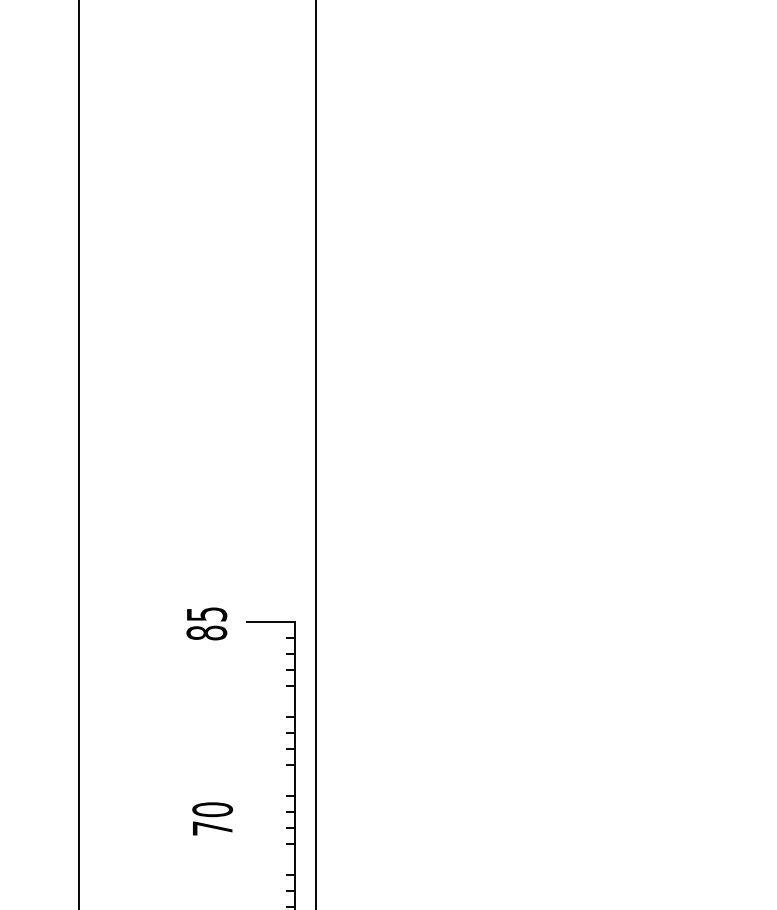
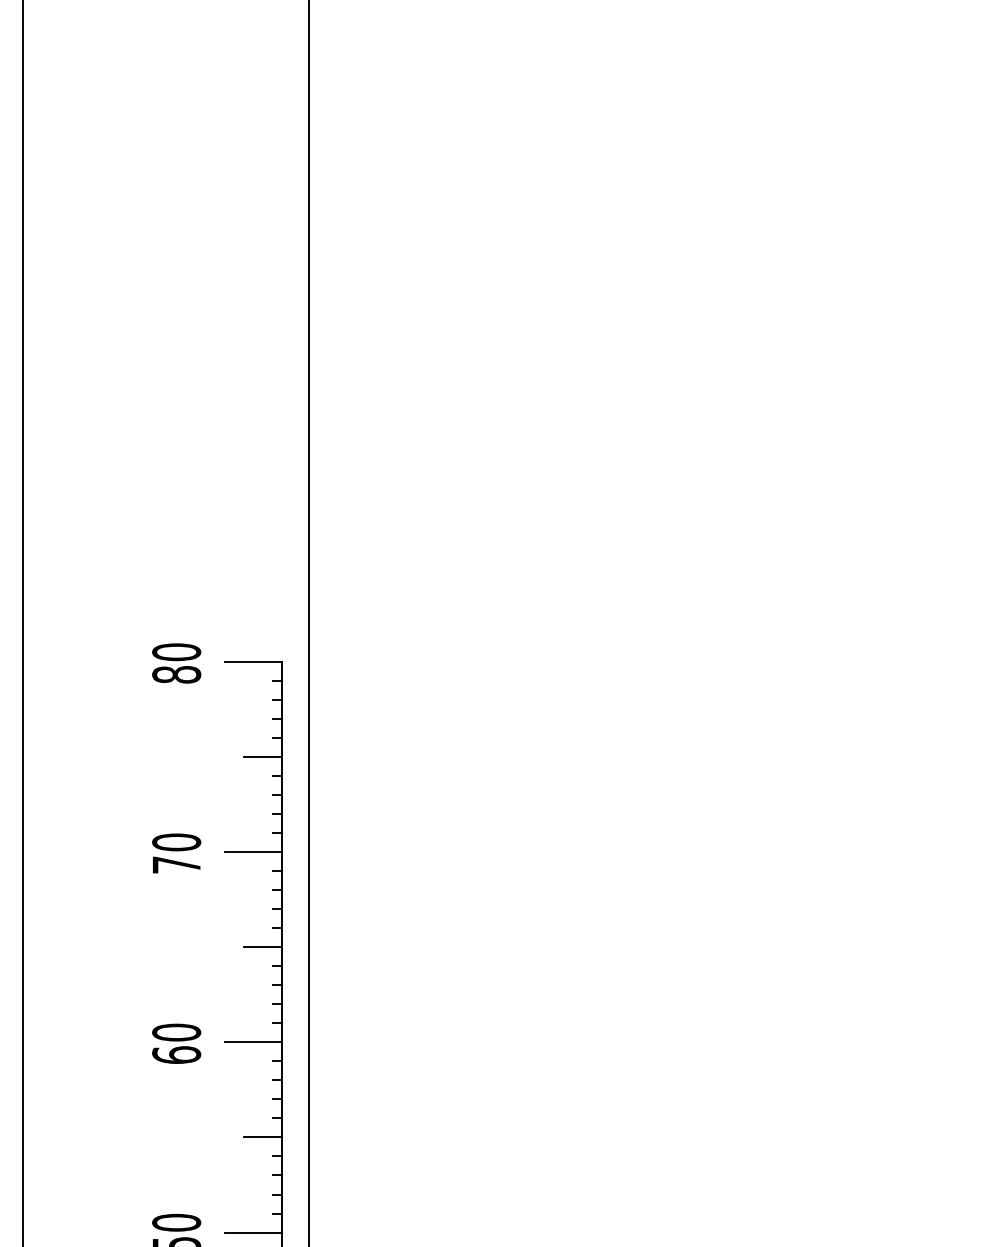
text: (206, 614) -> (176, 652), 85 -> 80
line: (279, 701) -> (263, 757), added
line: (270, 780) -> (253, 852), added
text: (212, 818) -> (176, 853), moved
line: (279, 859) -> (263, 947), added

